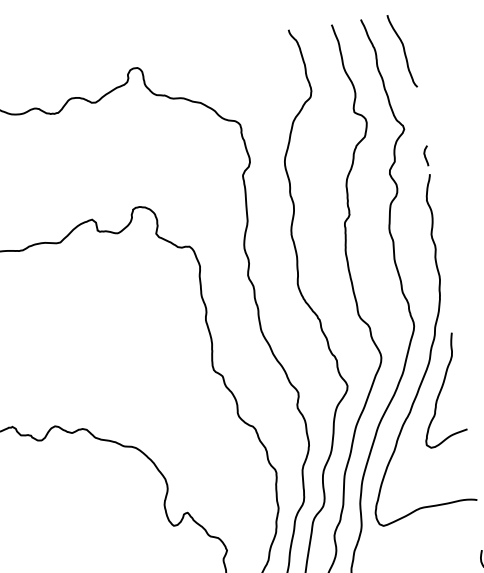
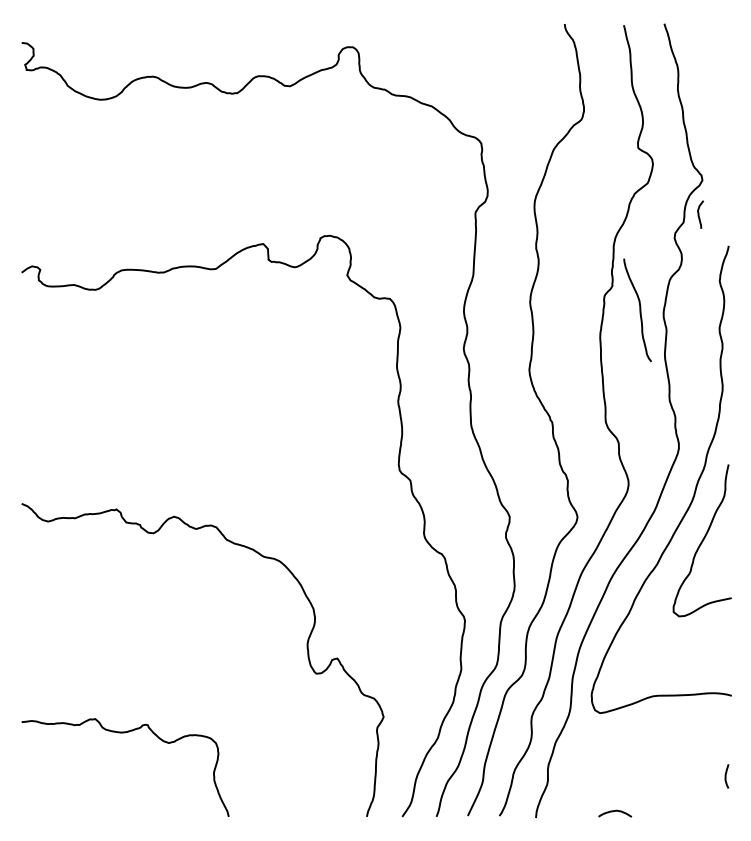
curve: (403, 51) -> (639, 310), moved
curve: (425, 155) -> (699, 214), moved

